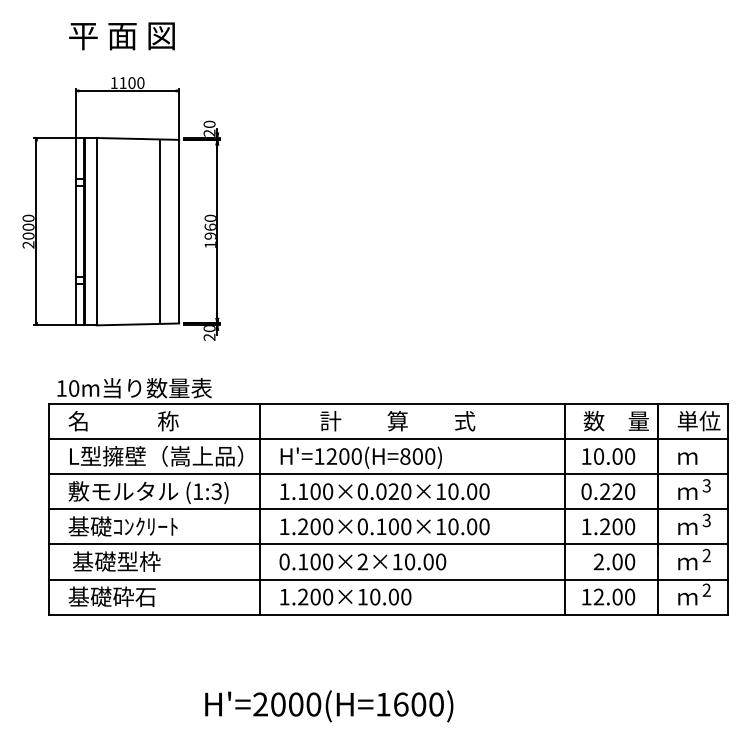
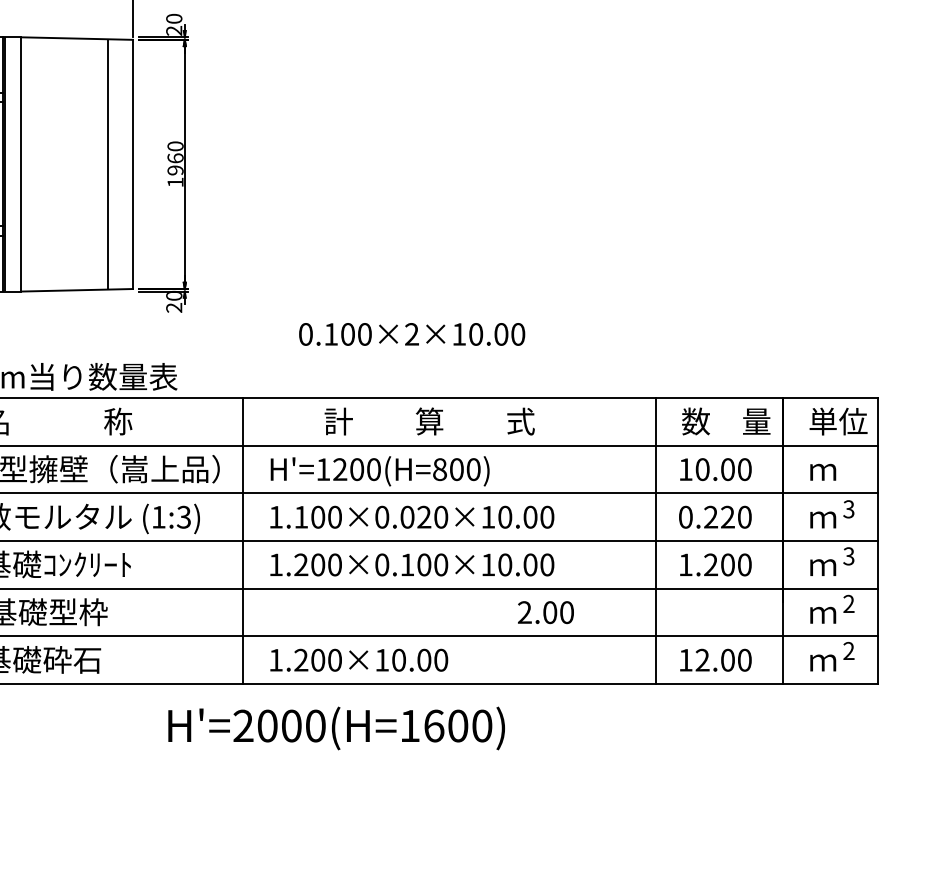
text: (362, 561) -> (411, 333), moved
text: (614, 561) -> (545, 611), moved
text: (329, 706) -> (336, 728), moved

